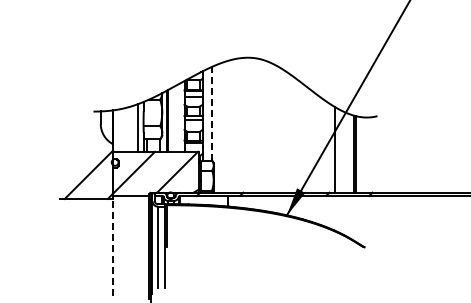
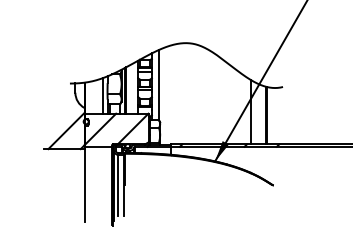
line: (212, 113) -> (159, 84), dashed -> solid
line: (113, 247) -> (84, 185), dashed -> solid

